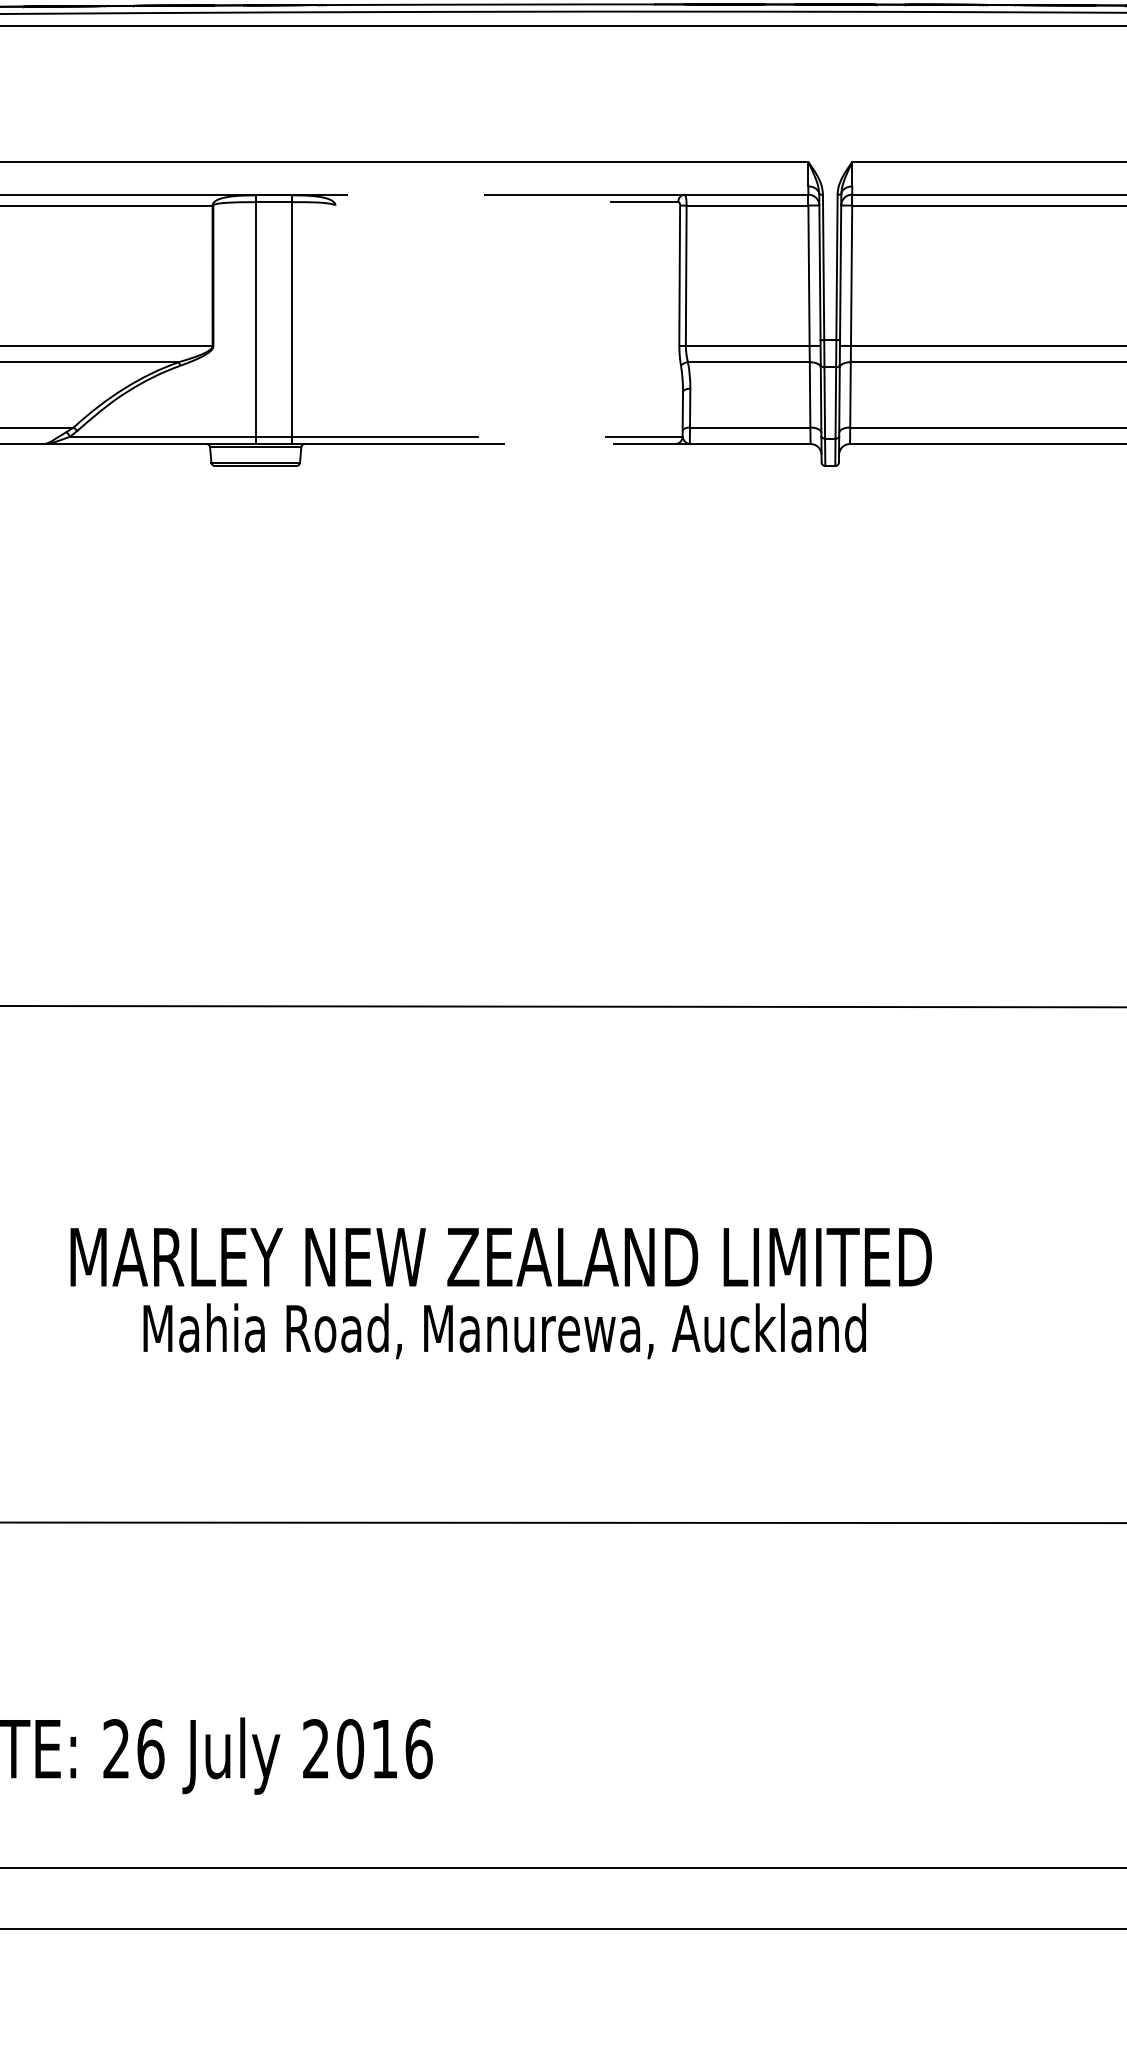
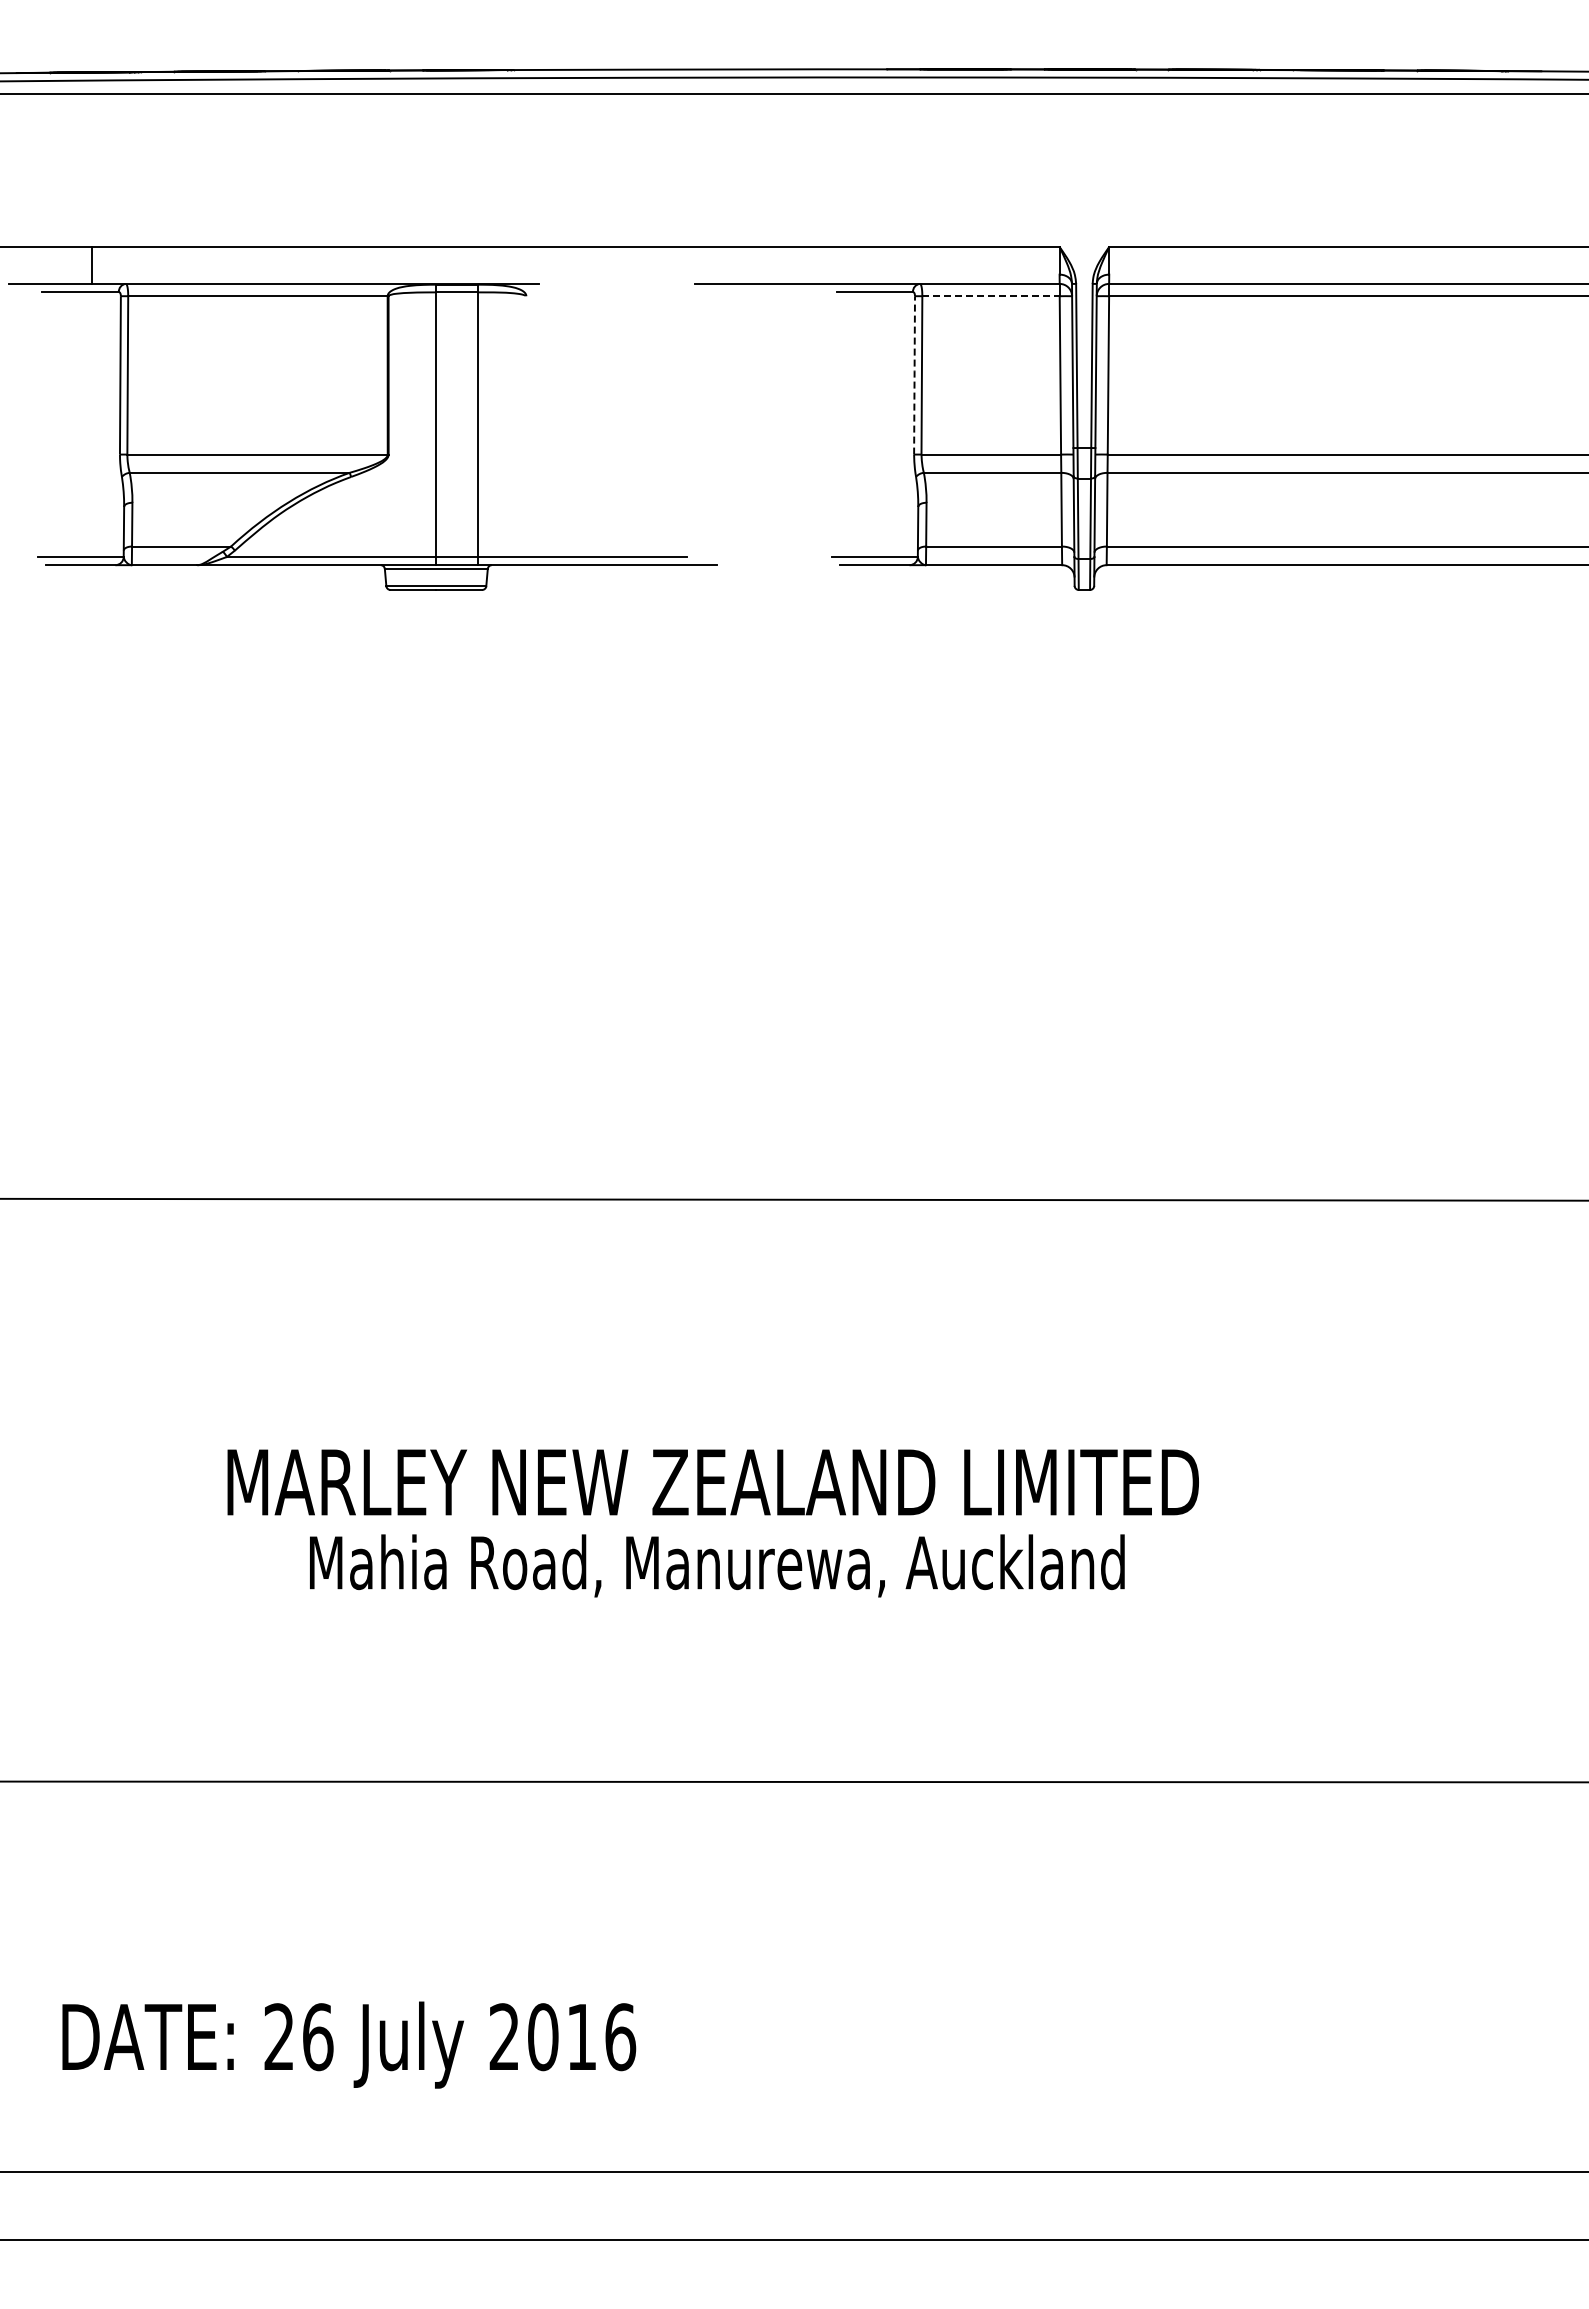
line: (747, 205) -> (991, 296), solid -> dashed
line: (679, 275) -> (914, 375), solid -> dashed

